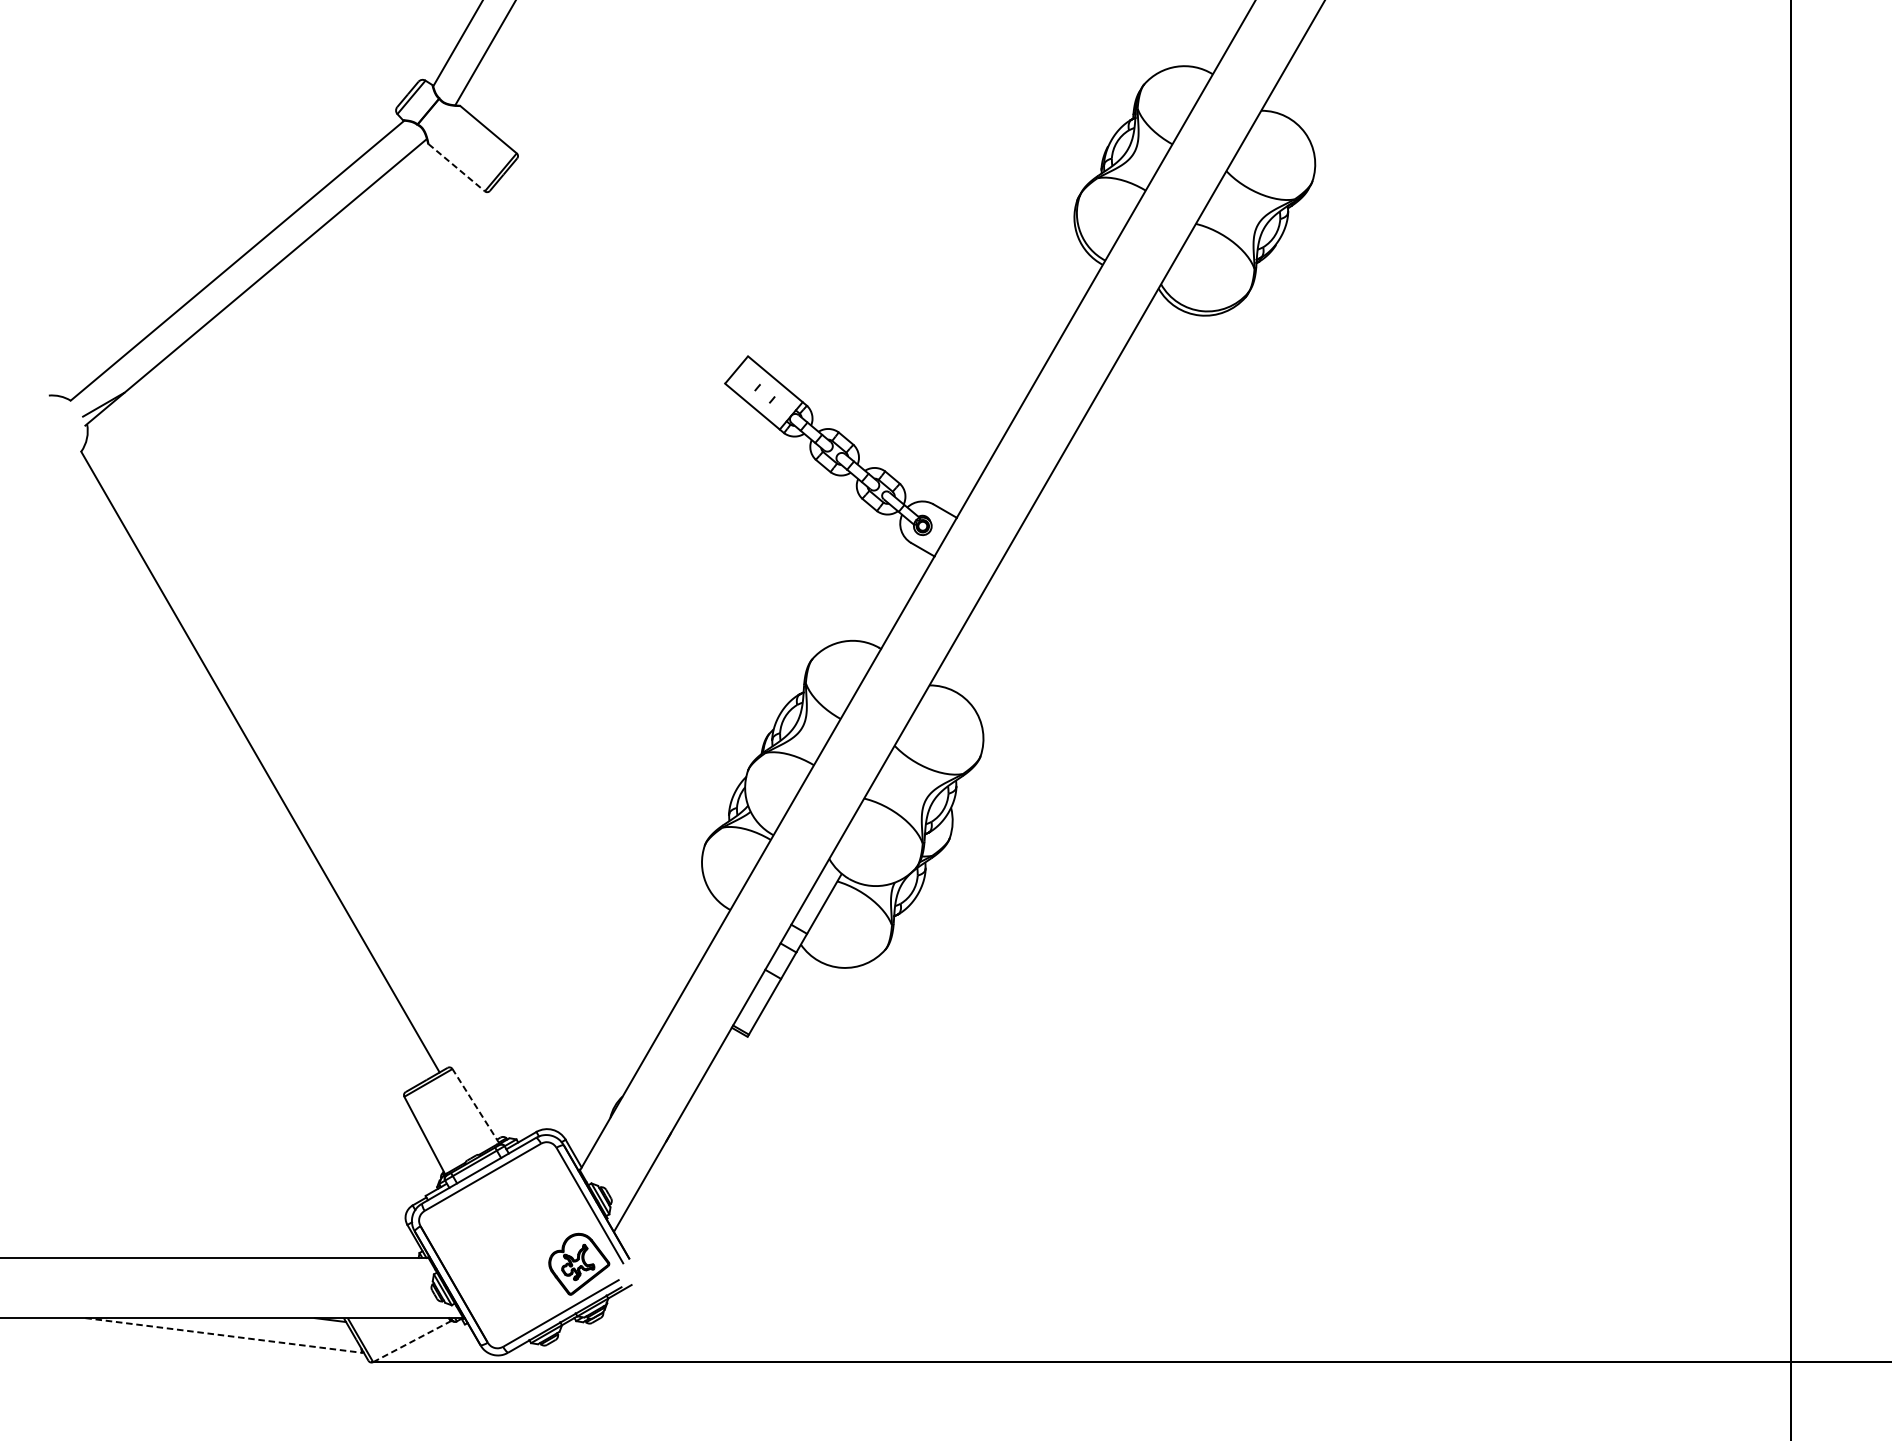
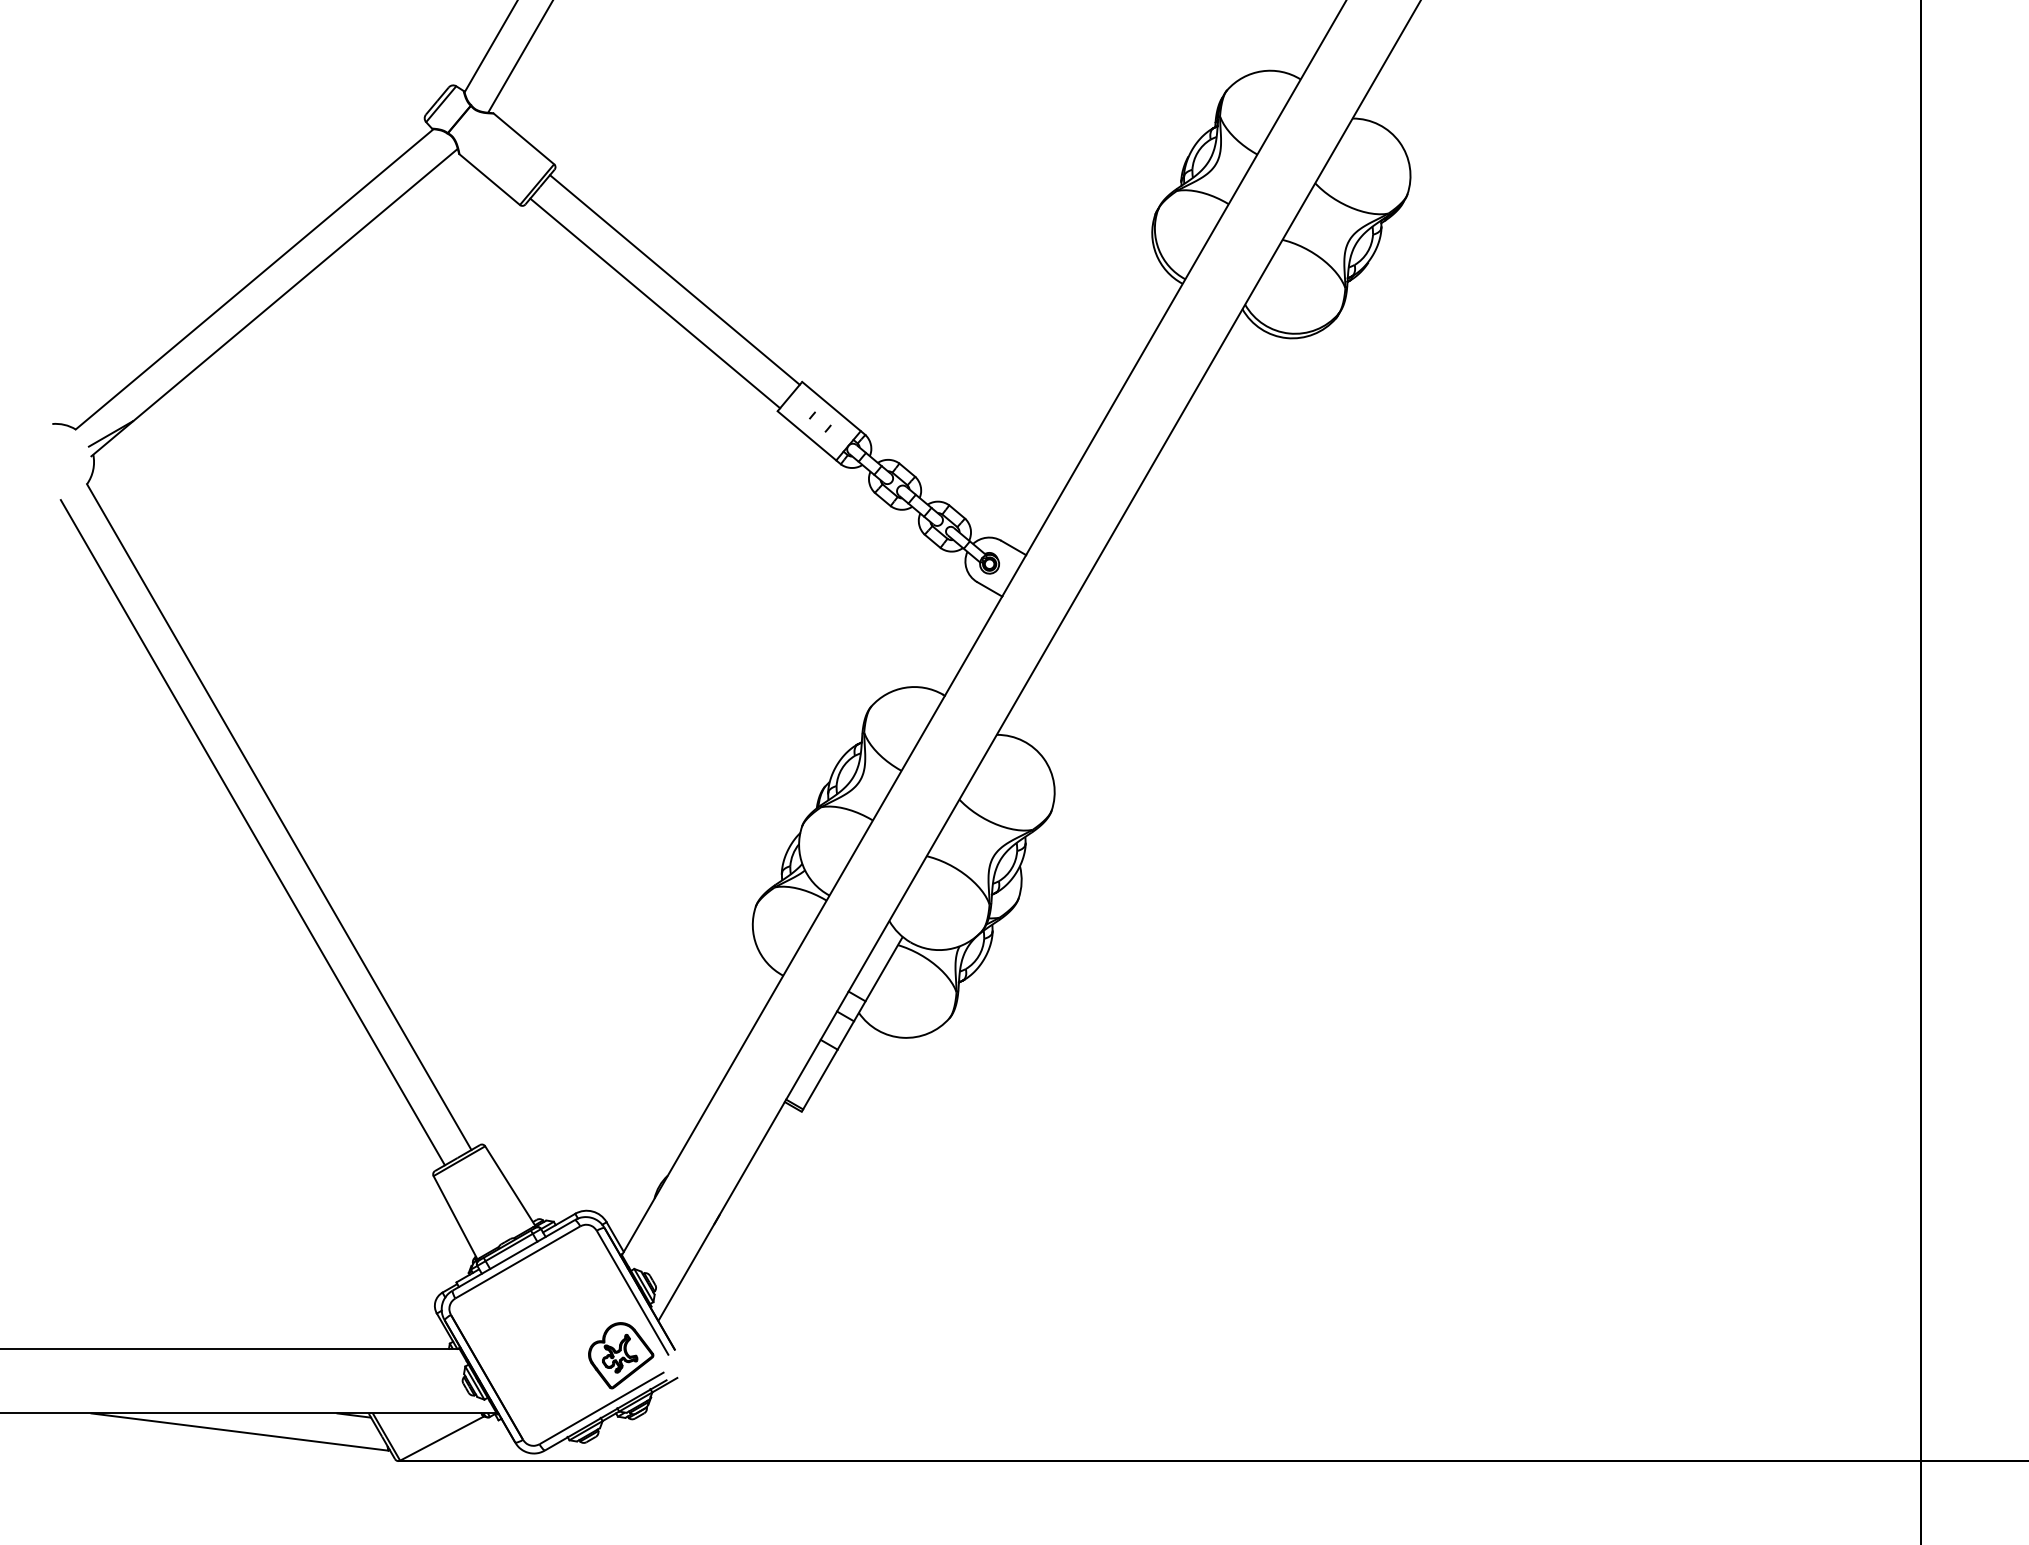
line: (457, 167) -> (490, 179), dashed -> solid
line: (628, 260) -> (674, 279), added
line: (611, 283) -> (655, 303), added
line: (235, 776) -> (252, 832), added
line: (476, 1105) -> (510, 1185), dashed -> solid
line: (223, 1335) -> (239, 1432), dashed -> solid
line: (412, 1341) -> (442, 1438), dashed -> solid

